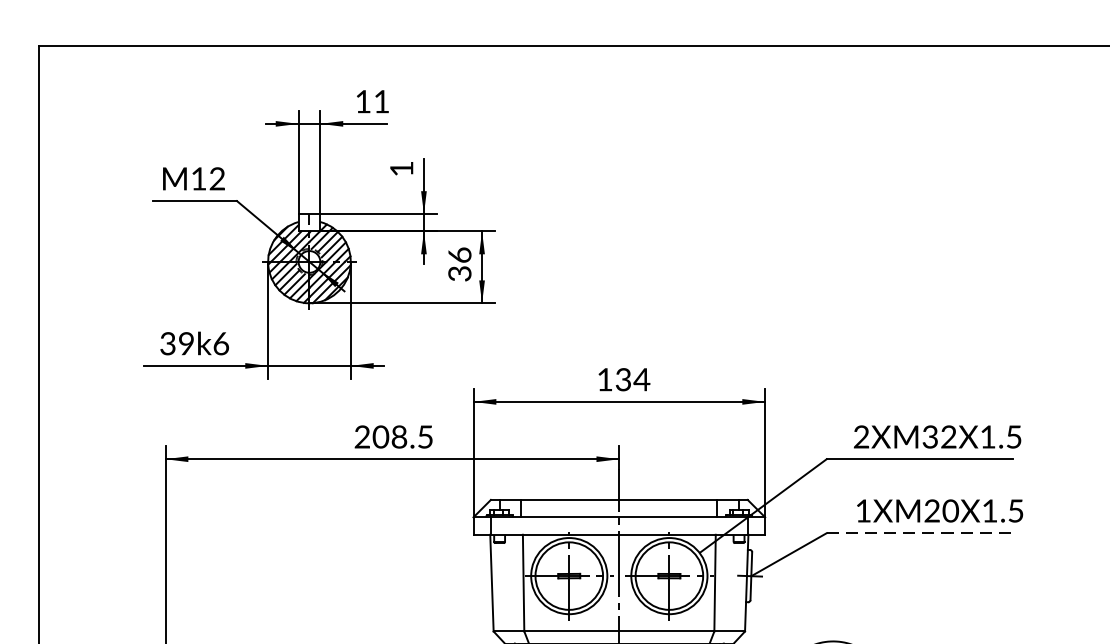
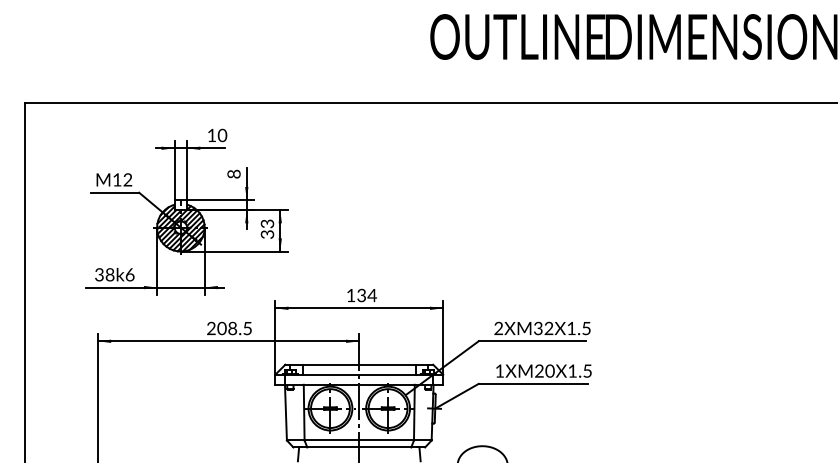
text: (381, 101) -> (222, 135), 11 -> 10
text: (400, 167) -> (233, 173), 1 -> 8
text: (458, 254) -> (266, 223), 36 -> 33
text: (185, 344) -> (109, 275), 39k6 -> 38k6
line: (921, 532) -> (533, 383), dashed -> solid

